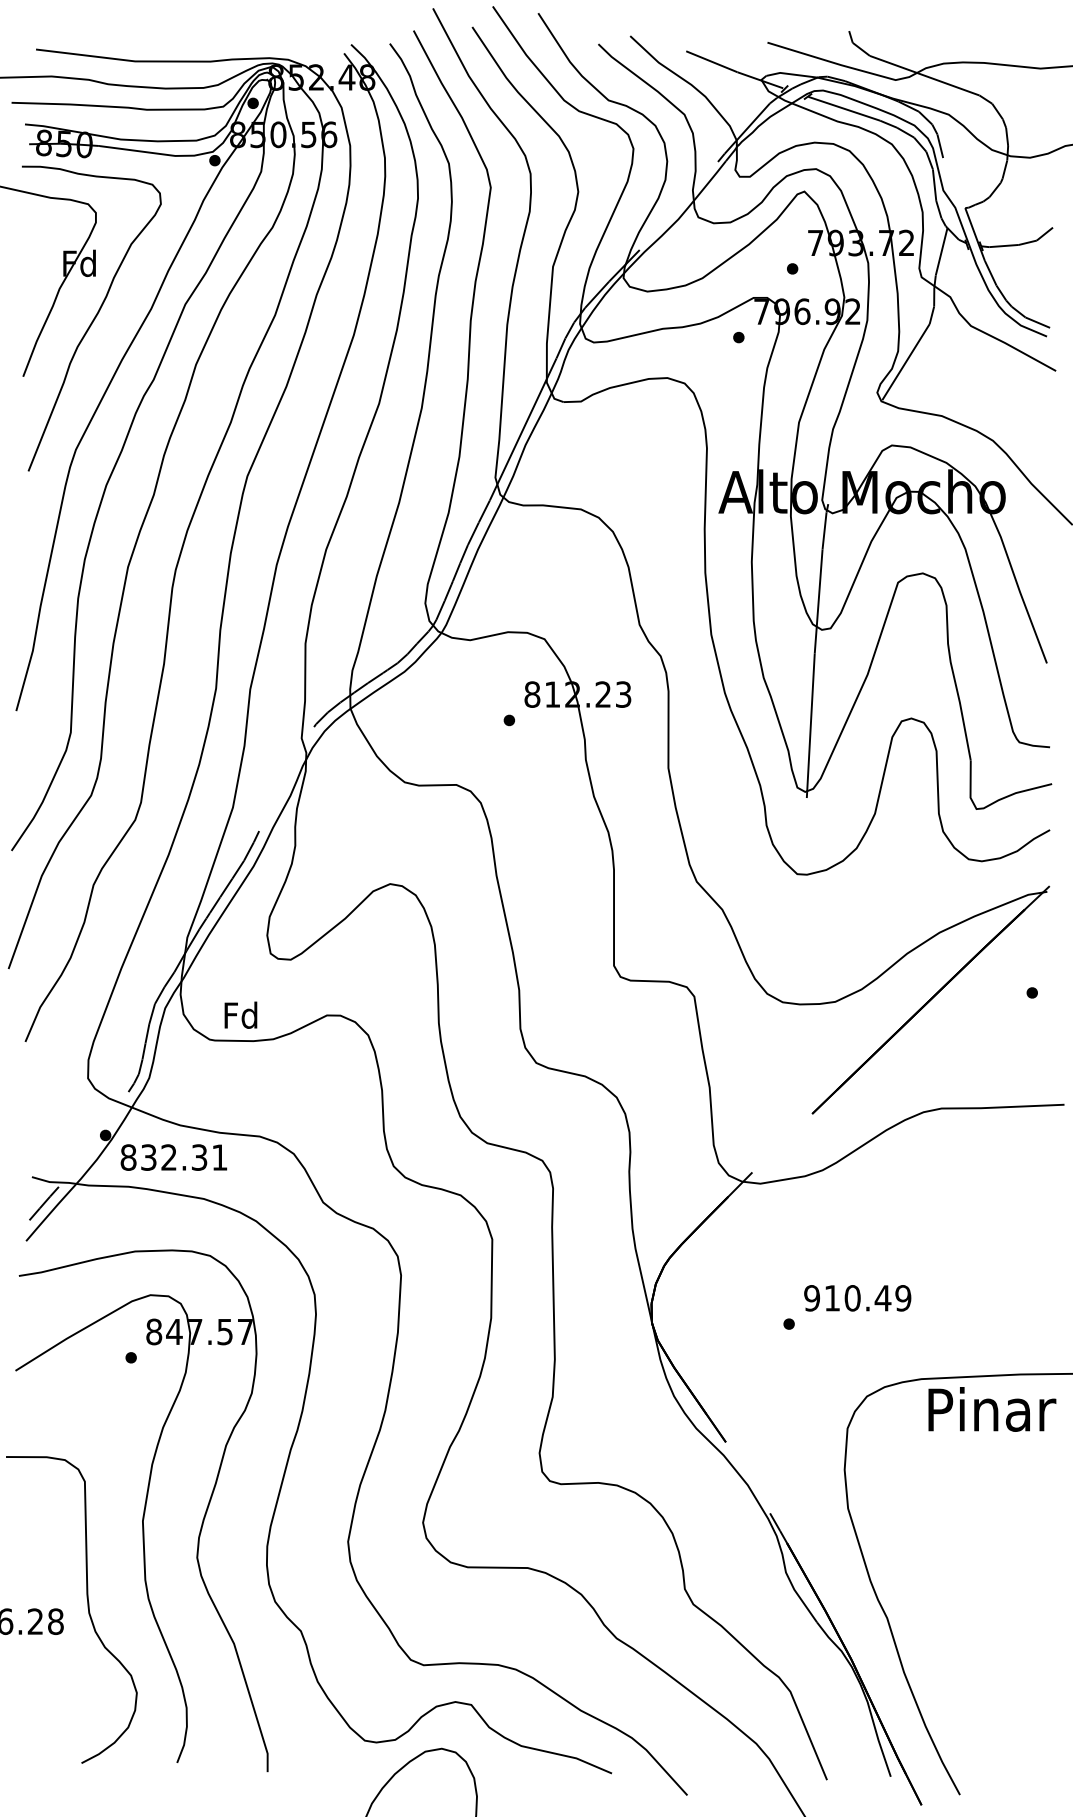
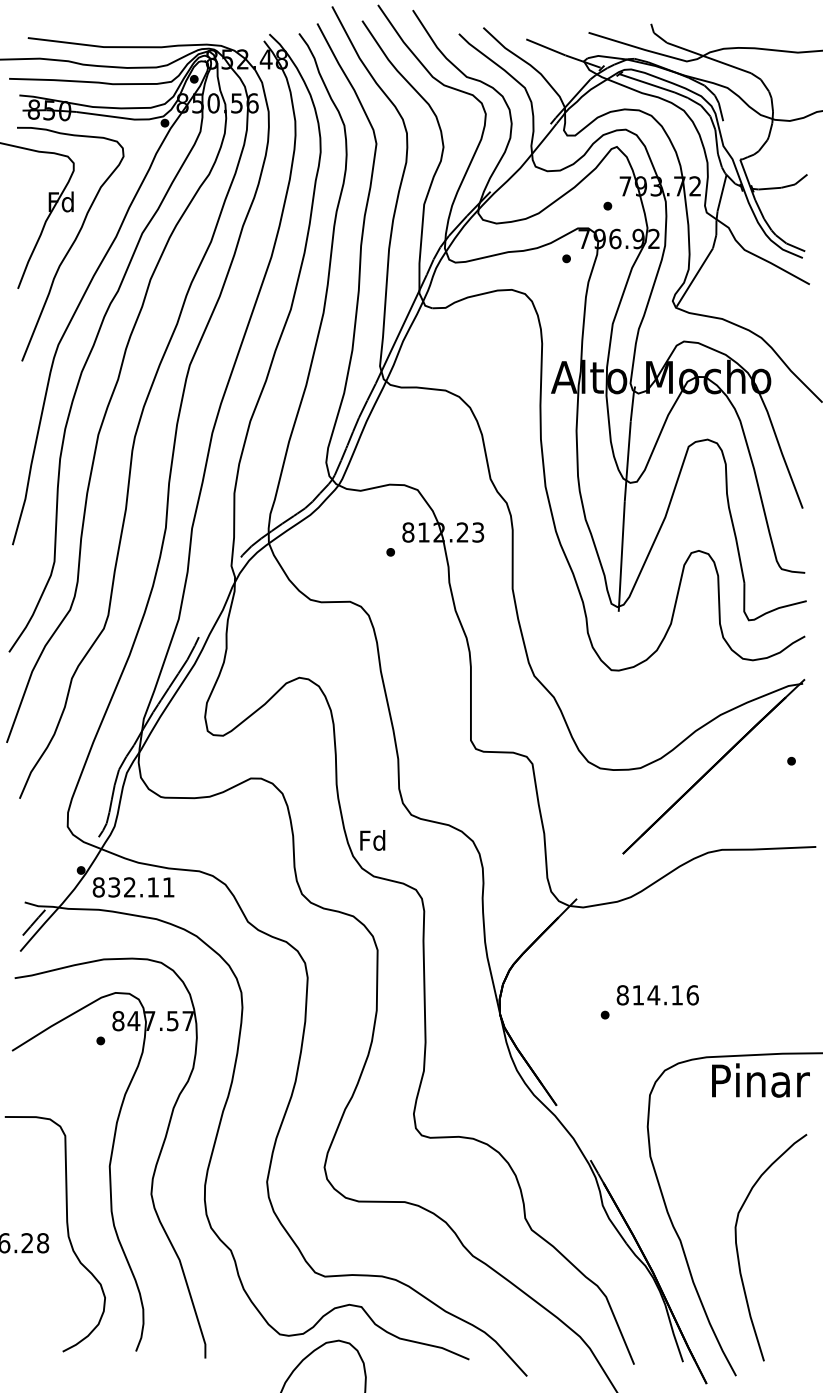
text: (240, 1014) -> (372, 839), moved
text: (199, 1157) -> (153, 887), 832.31 -> 832.11
text: (857, 1298) -> (657, 995), 910.49 -> 814.16
curve: (962, 1630) -> (738, 1249), added

